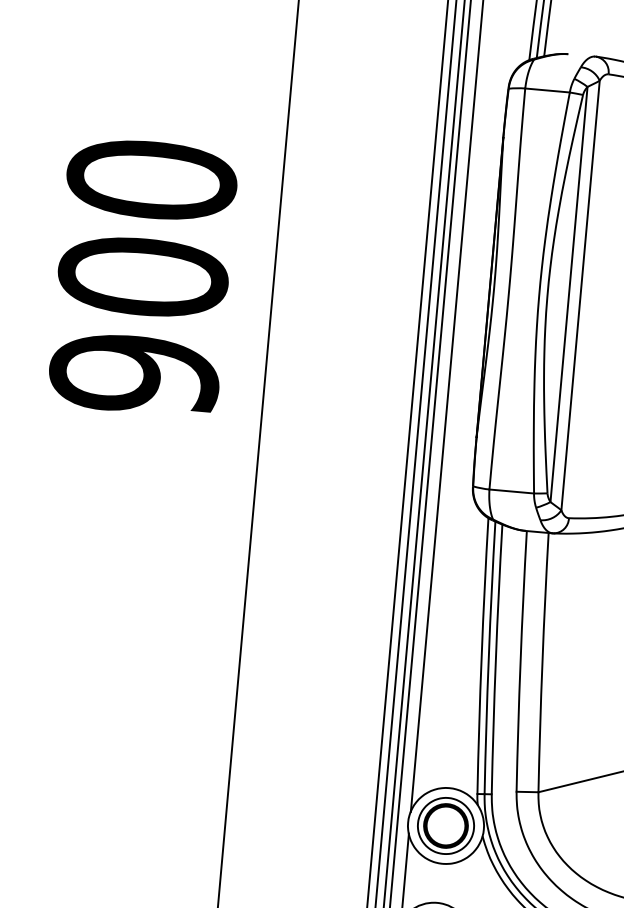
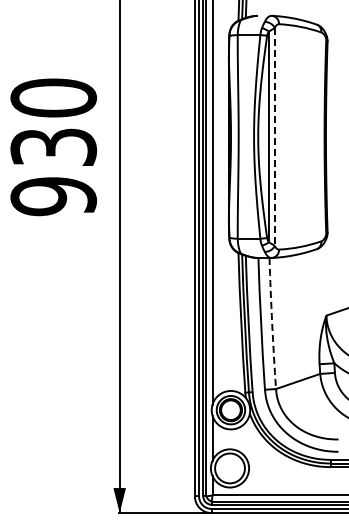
text: (142, 275) -> (53, 146), 900 -> 930
line: (579, 296) -> (274, 137), solid -> dashed
arc: (543, 662) -> (272, 323), solid -> dashed

